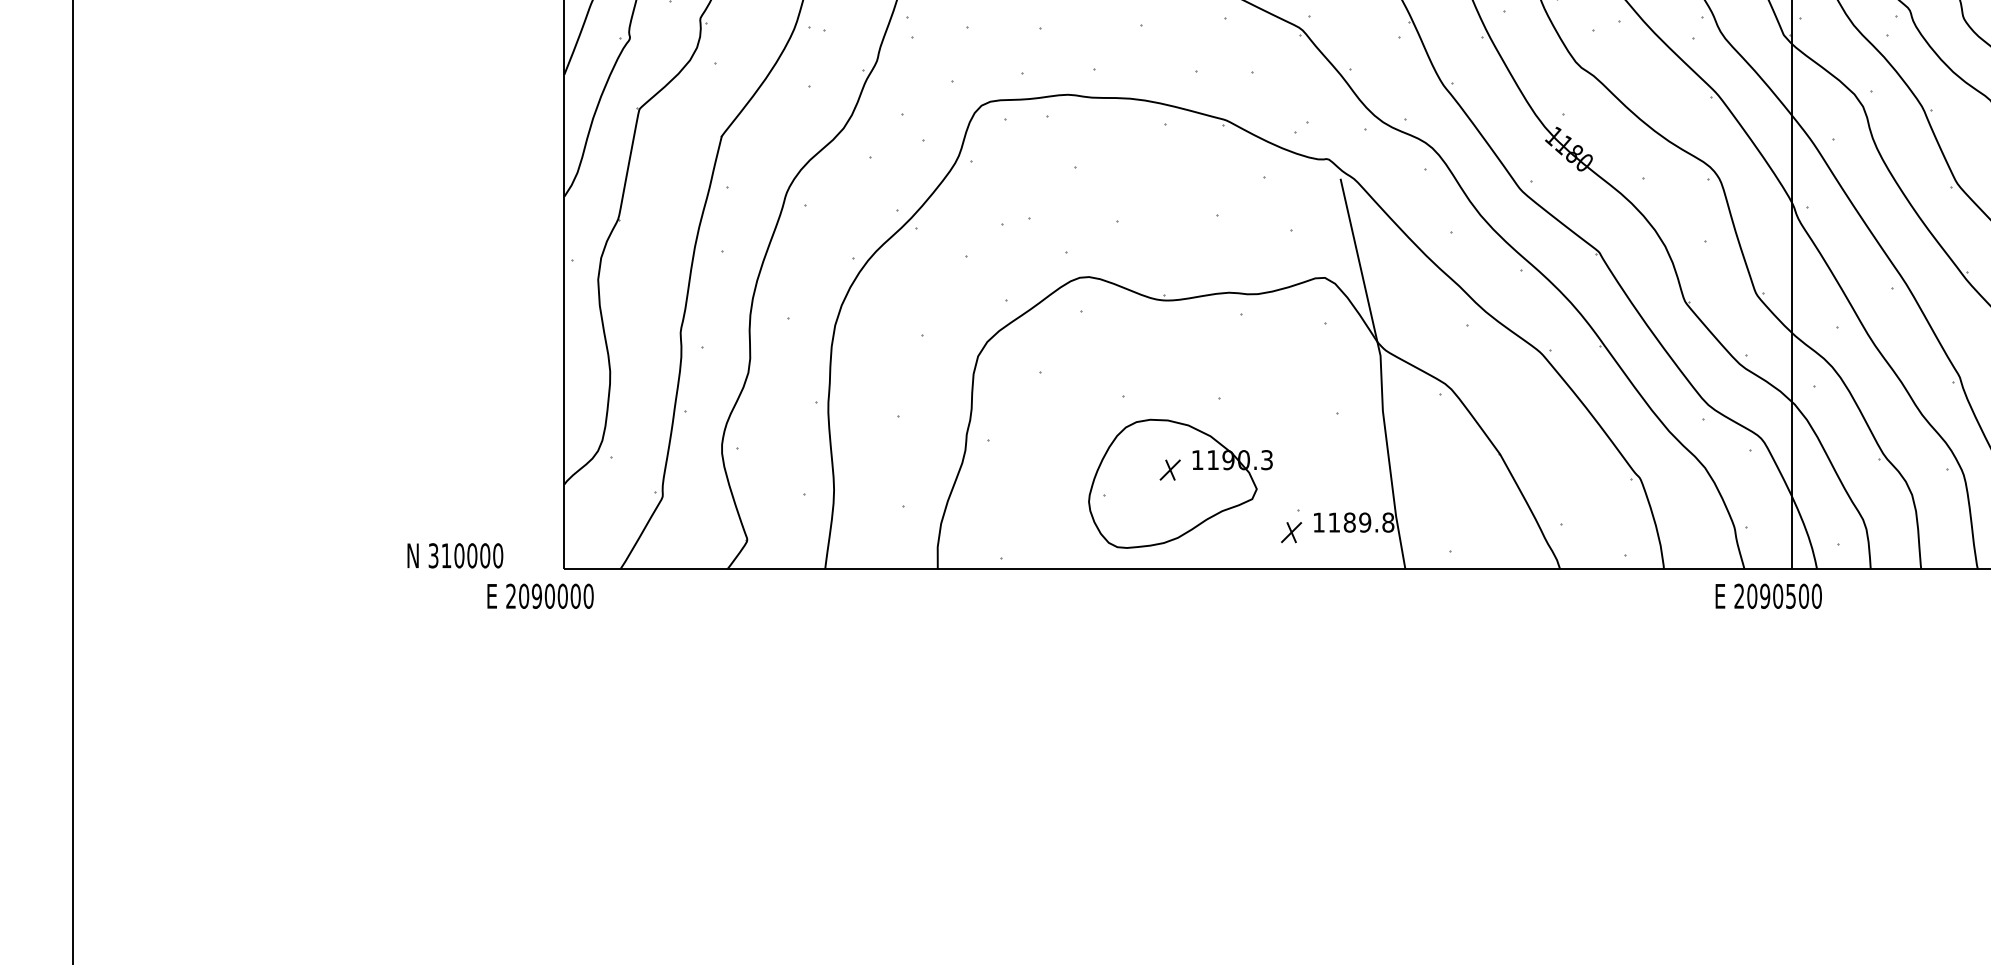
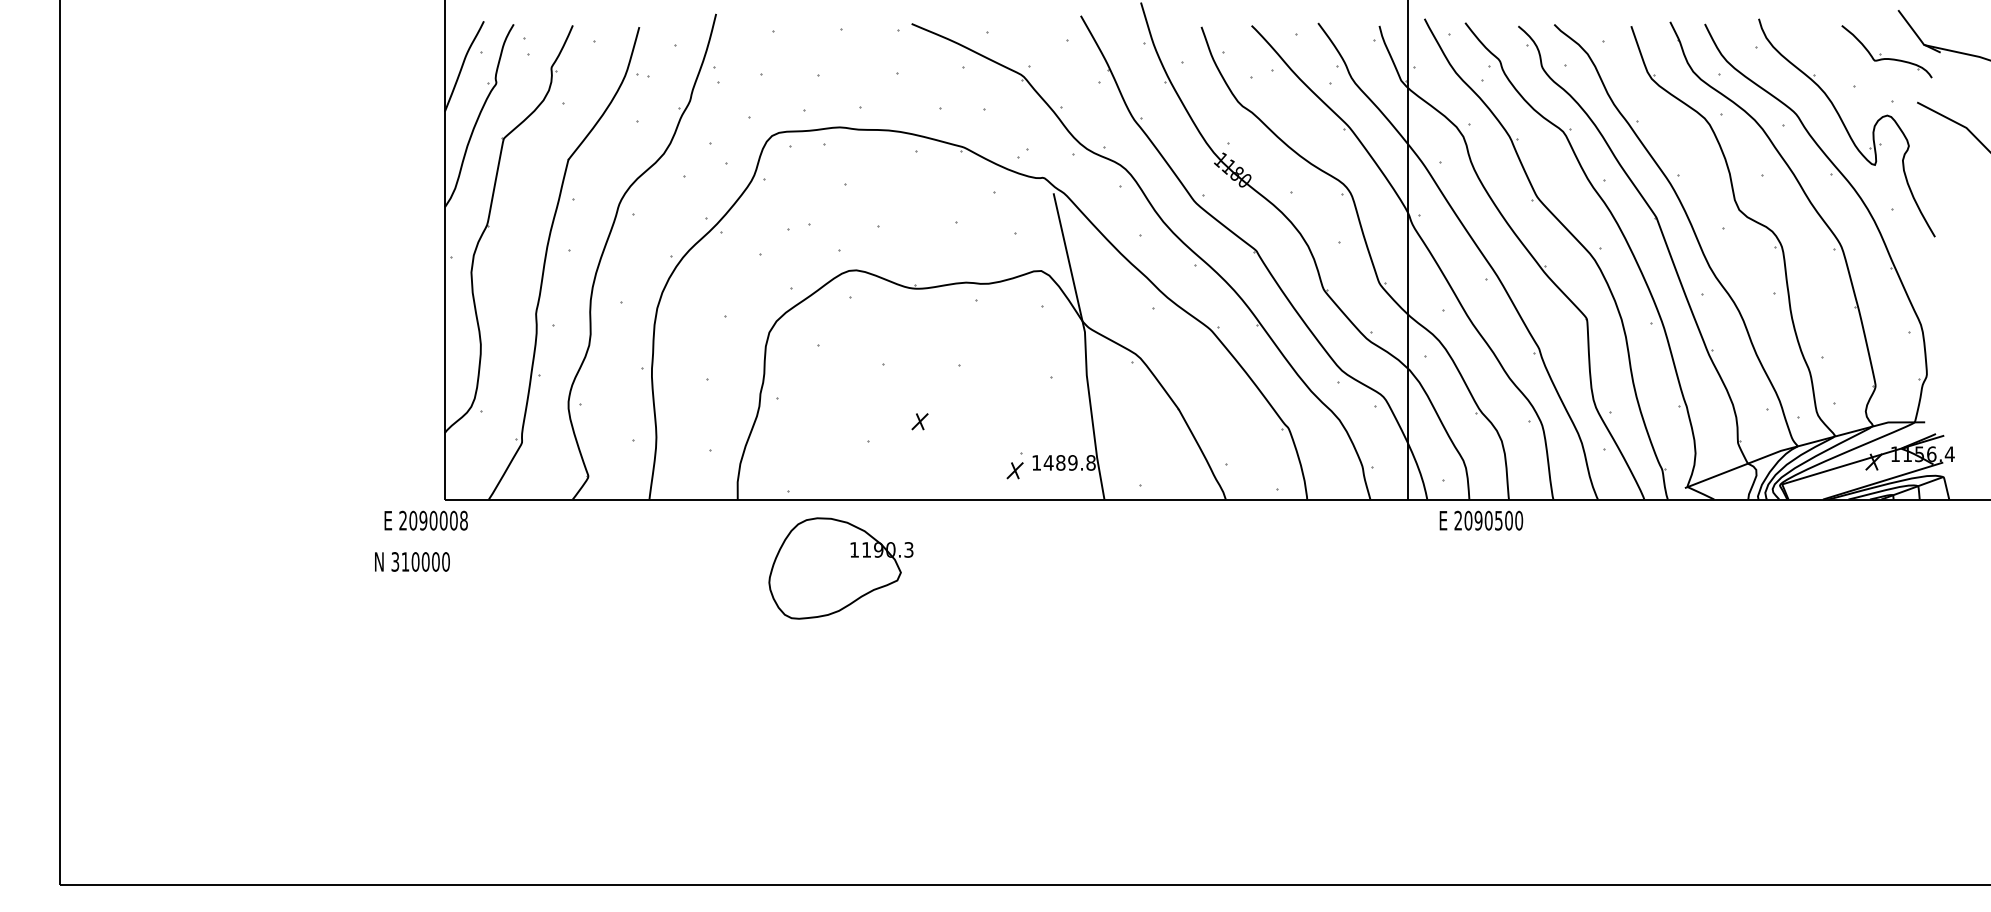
part: (1179, 483) -> (840, 568), moved
text: (1334, 522) -> (1048, 462), 1189.8 -> 1489.8
text: (455, 555) -> (412, 561), moved
text: (588, 596) -> (463, 520), 2090000 -> 2090008
text: (1768, 596) -> (1481, 520), moved

